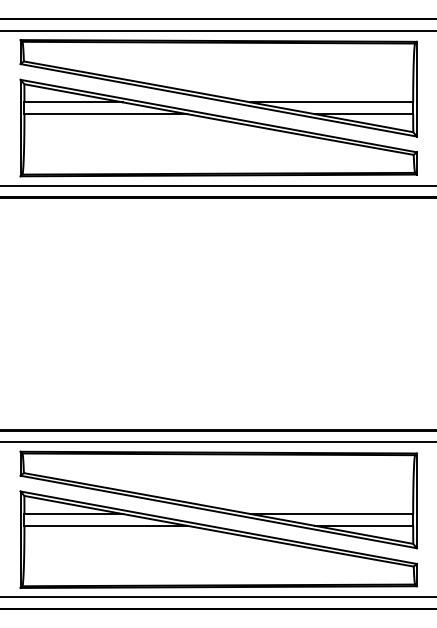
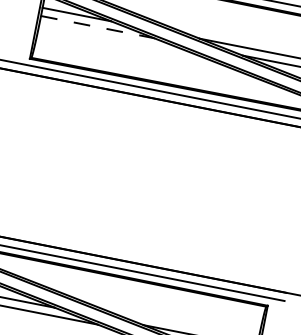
line: (106, 114) -> (98, 27), solid -> dashed

